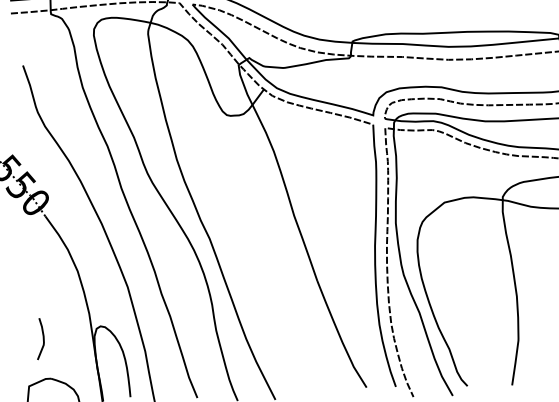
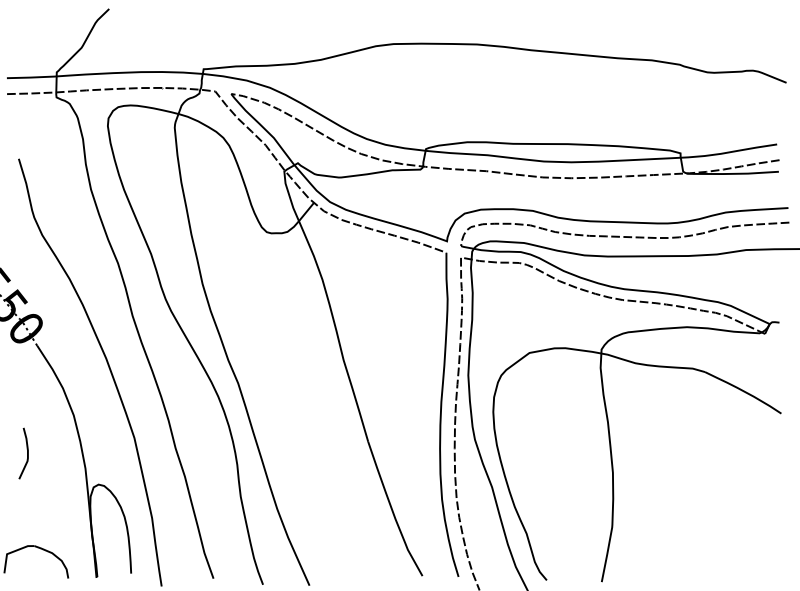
curve: (43, 338) -> (27, 453), moved

